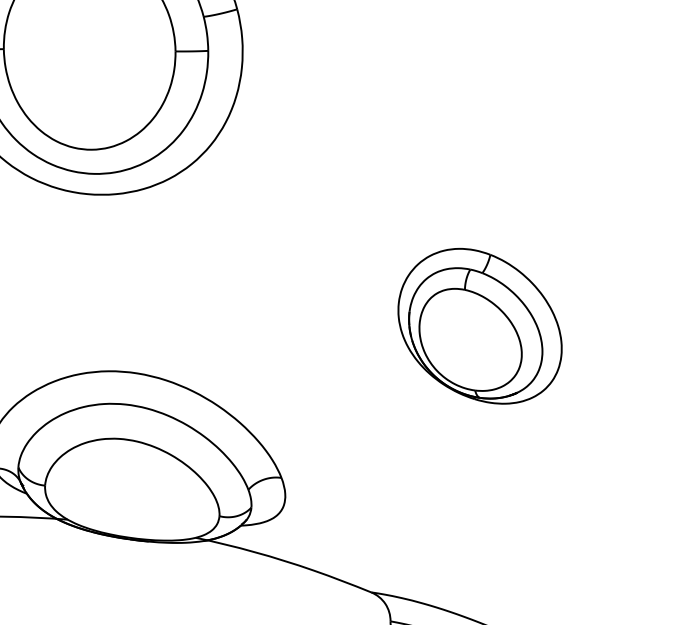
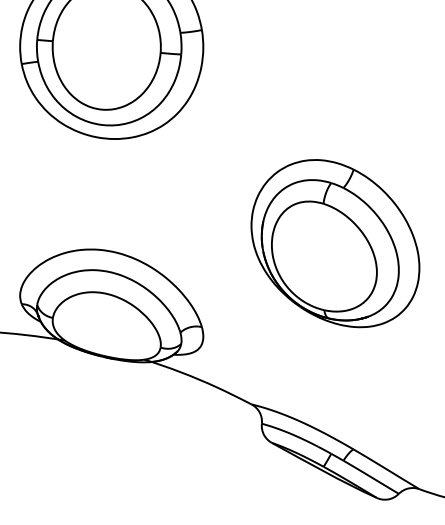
part: (479, 326) -> (335, 243), size x1.67

